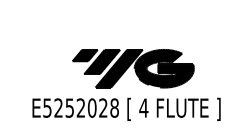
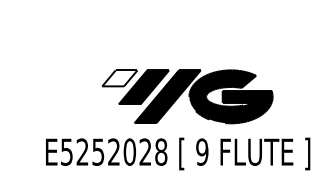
fill: (84, 55) -> (119, 78), removed
text: (143, 107) -> (201, 151), 4 -> 9

